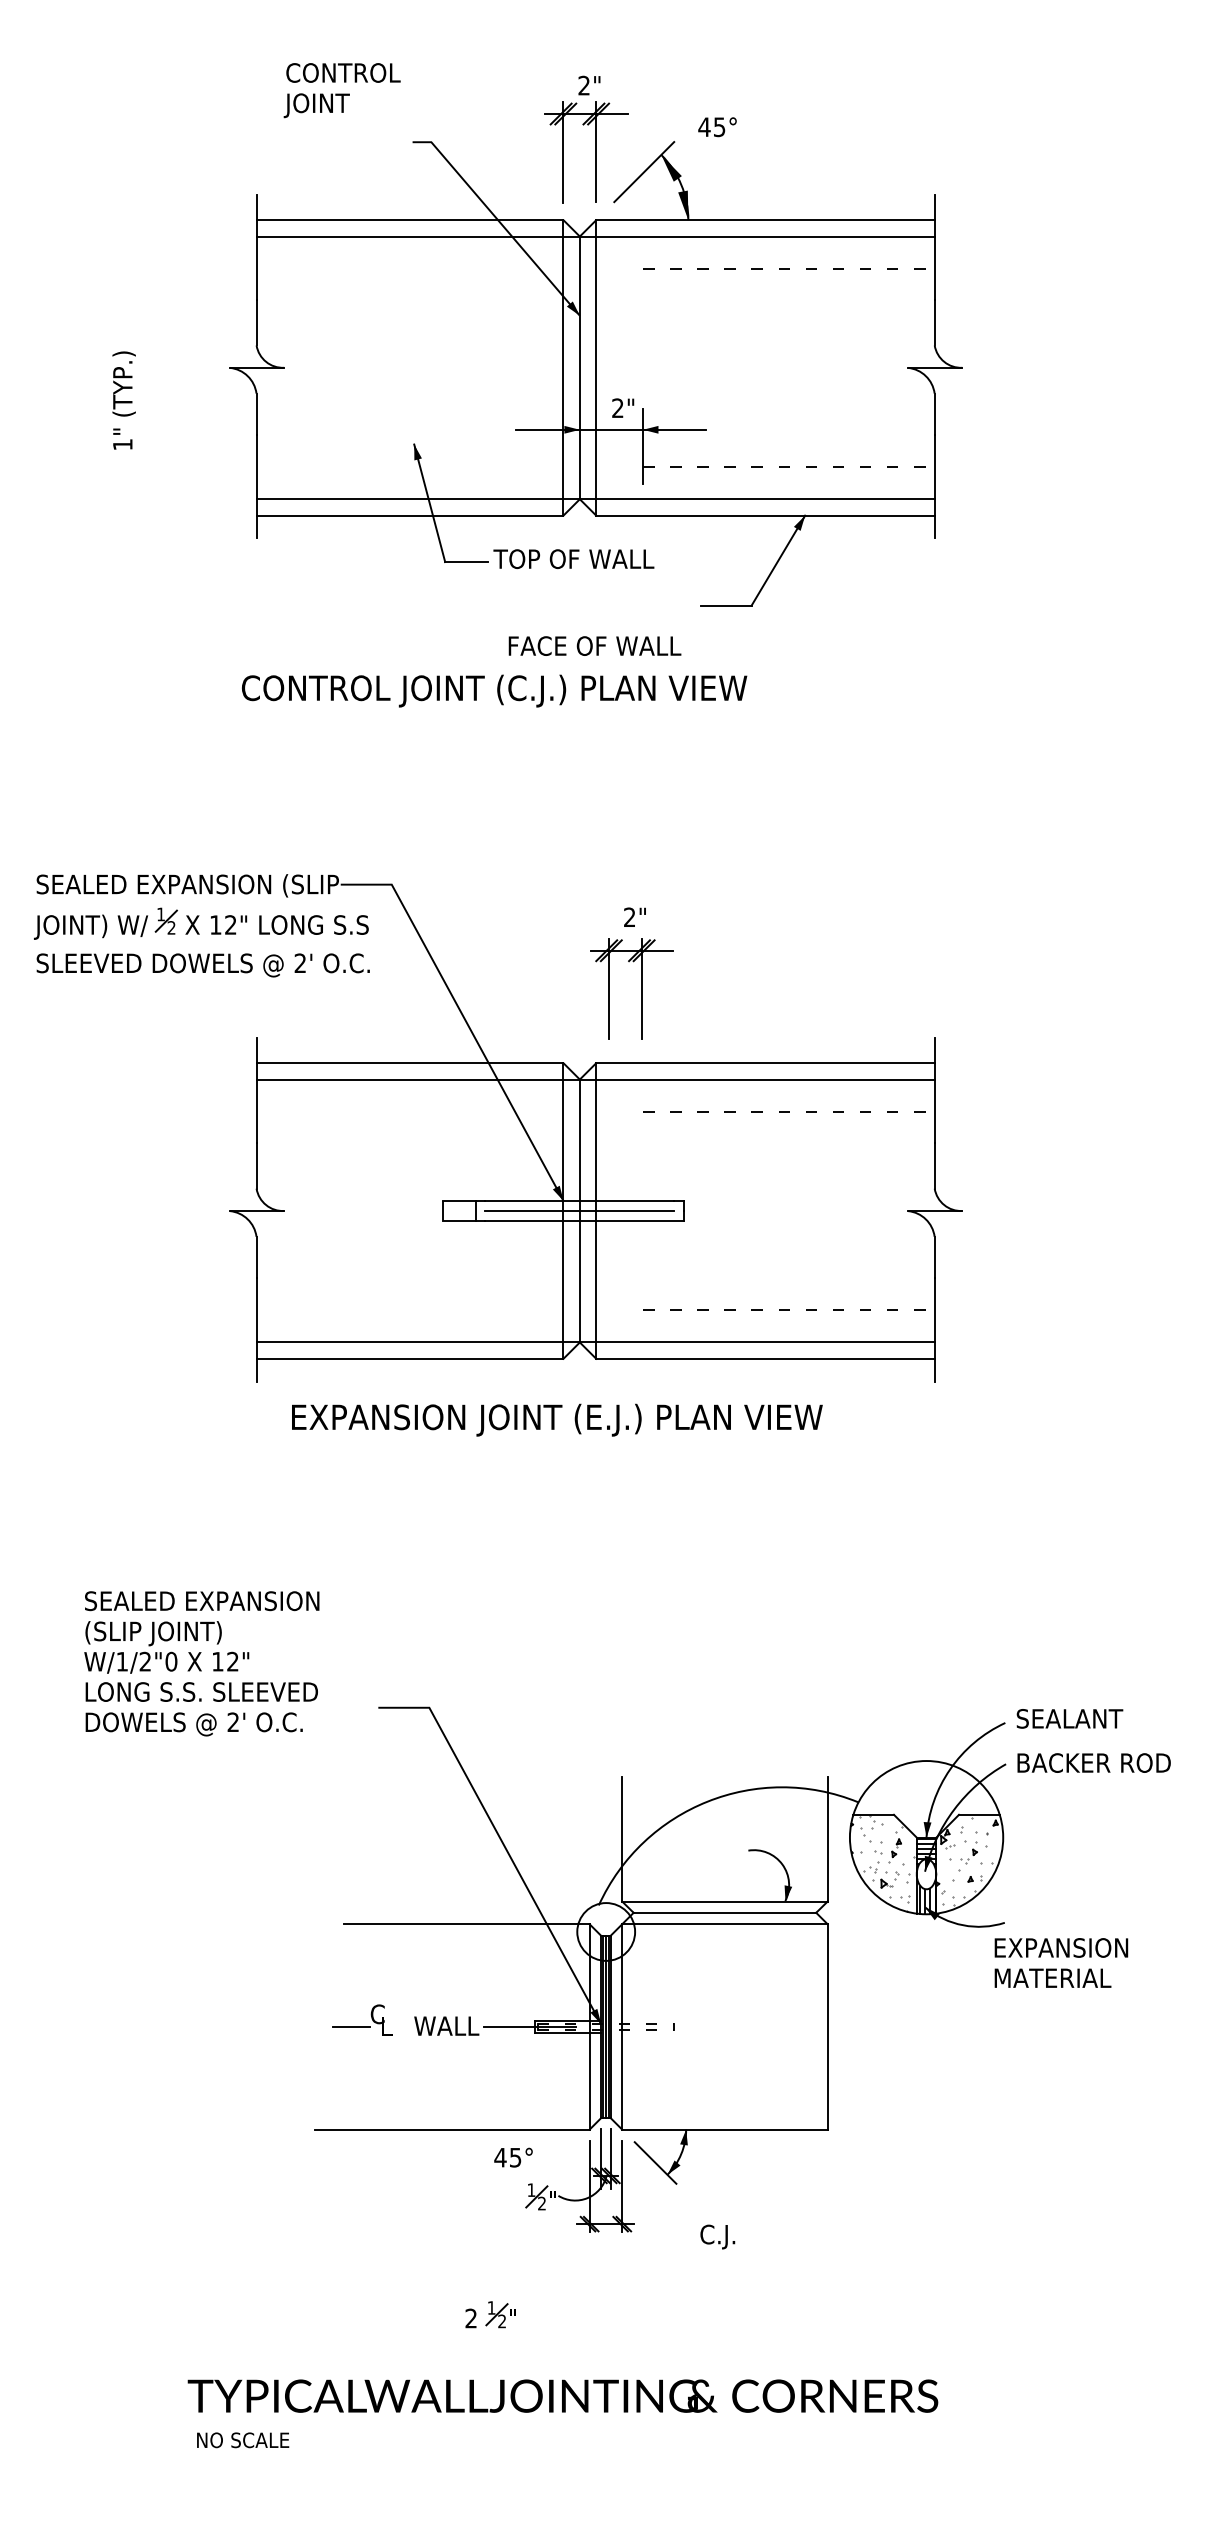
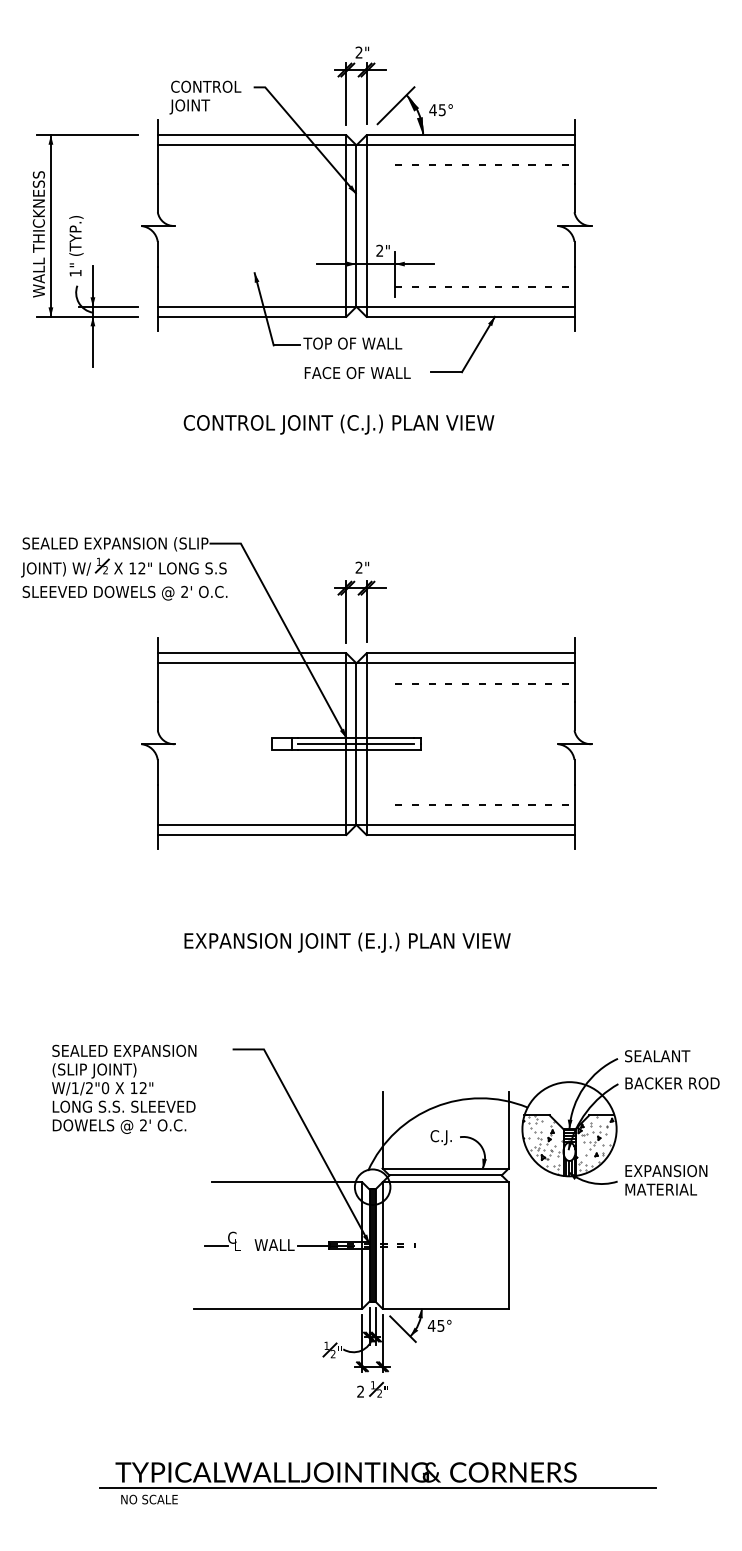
text: (342, 90) -> (205, 97), moved
text: (716, 127) -> (440, 110), moved
part: (150, 432) -> (92, 265), added
text: (594, 646) -> (357, 373), moved
text: (493, 690) -> (338, 424), moved
part: (631, 973) -> (360, 602), moved
text: (557, 1419) -> (347, 942), moved
text: (202, 1662) -> (124, 1088), moved
text: (1061, 1963) -> (666, 1180), moved
text: (513, 2157) -> (439, 1325), moved
text: (716, 2236) -> (440, 1137), moved
part: (490, 2314) -> (372, 1389), moved
line: (615, 2422) -> (378, 1488), added

